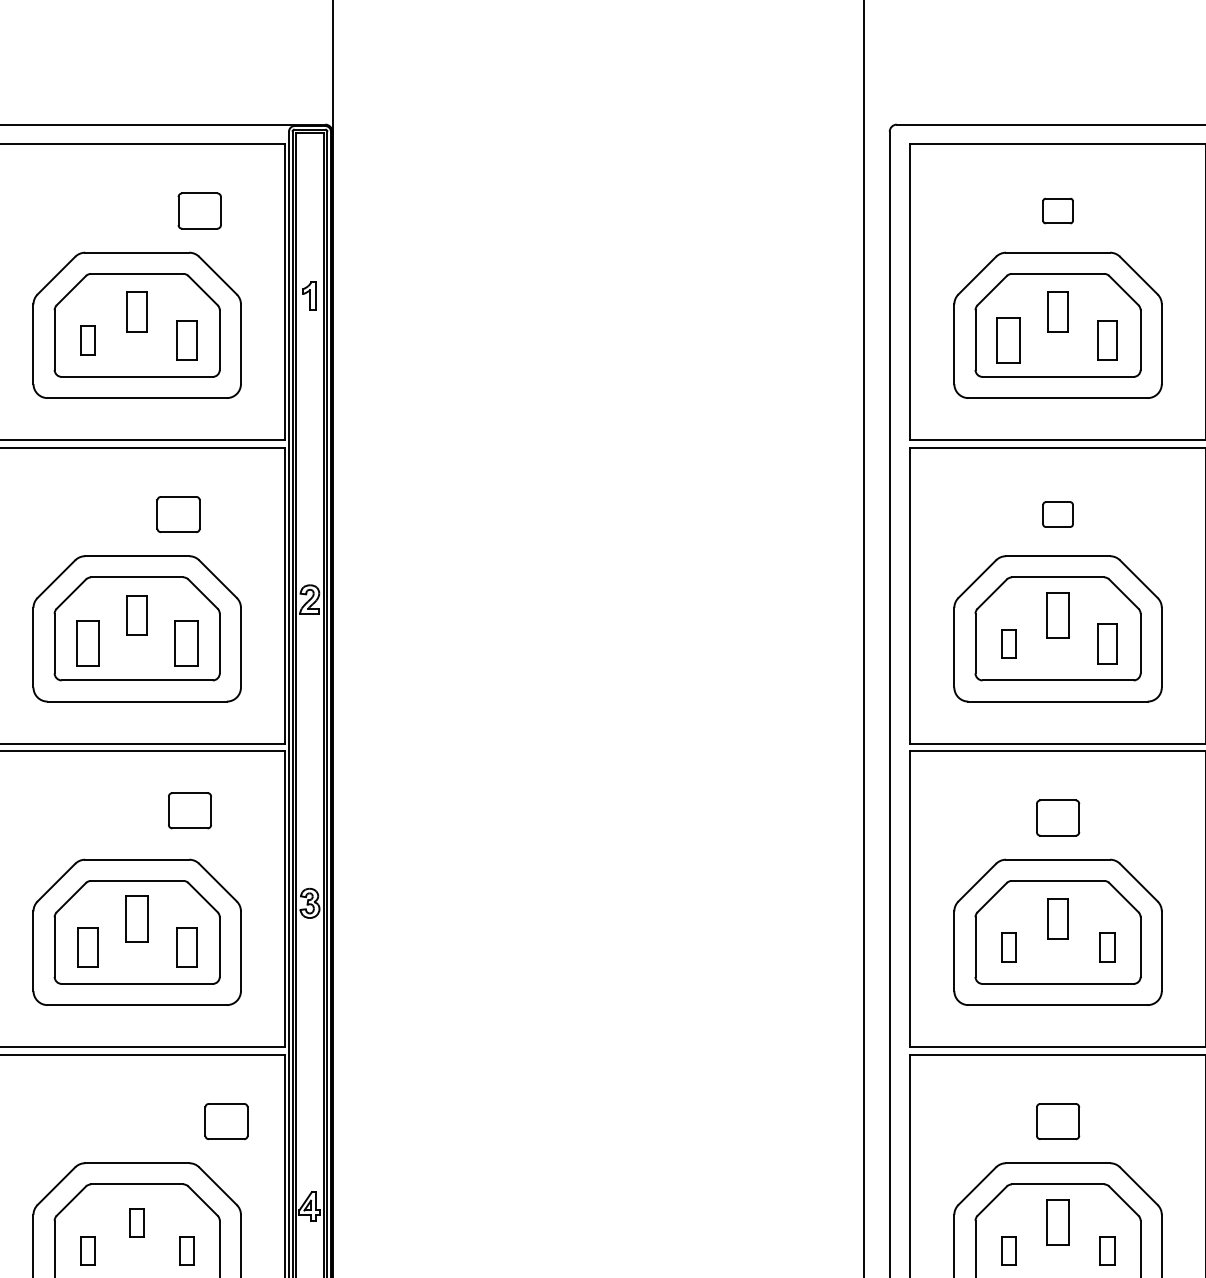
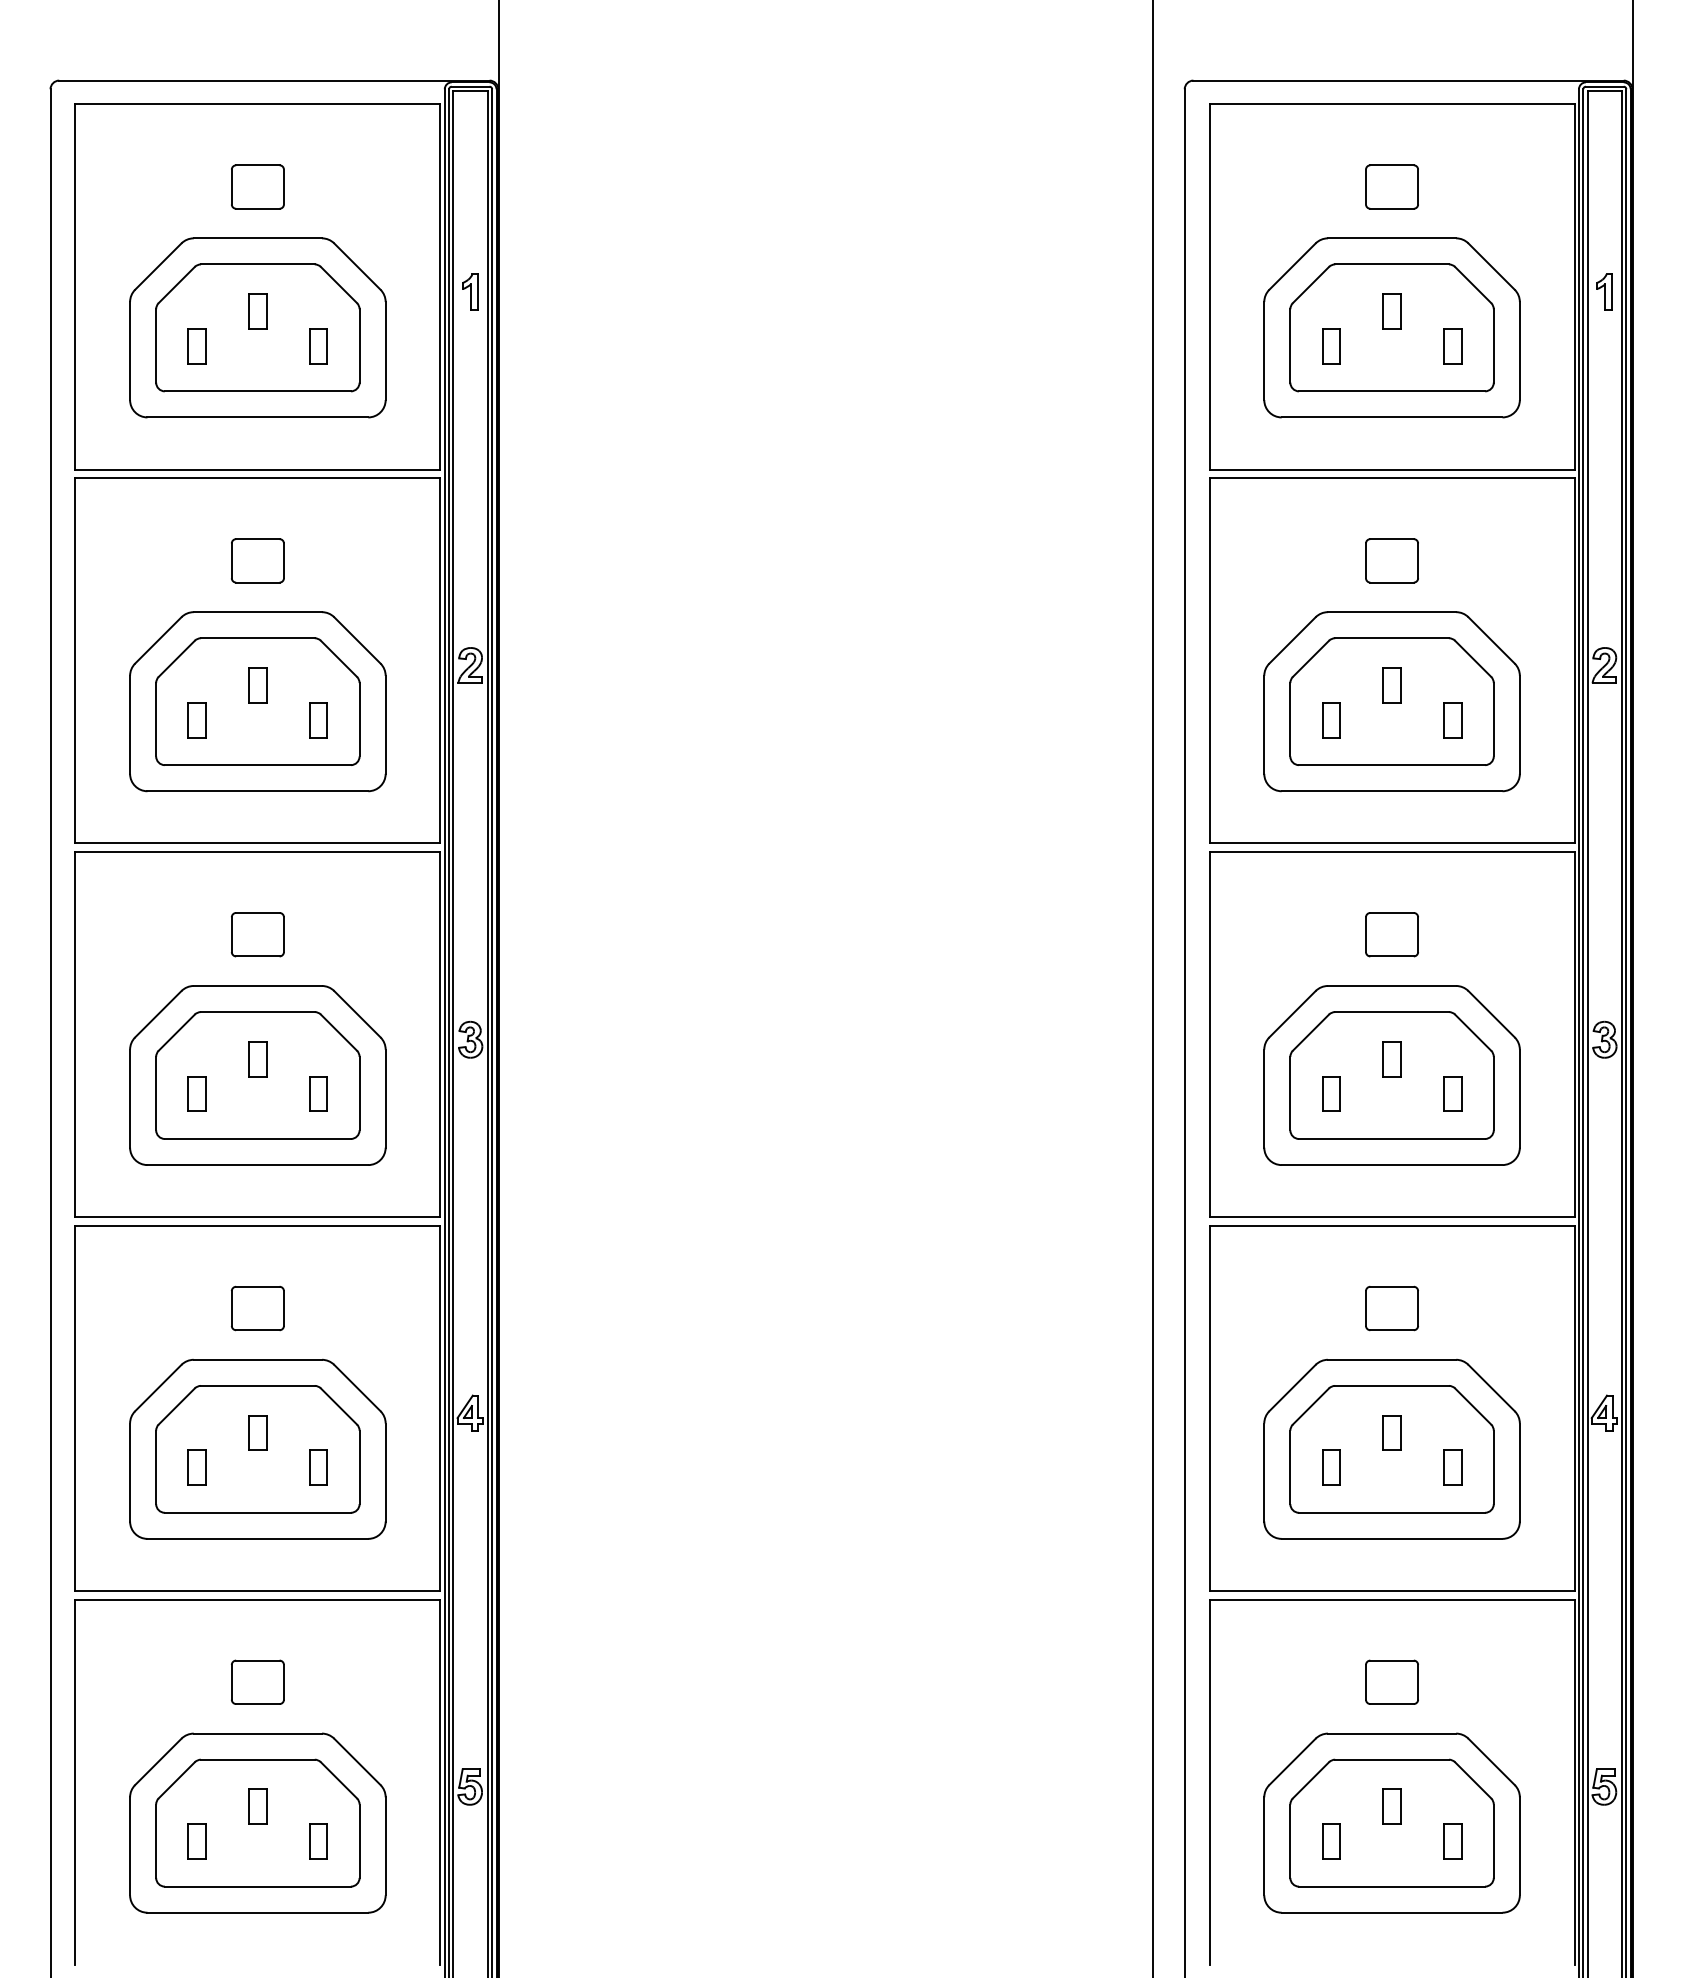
part: (199, 210) -> (257, 186), moved
part: (1057, 210) -> (1391, 186), size x1.43
part: (136, 312) -> (257, 311), size x0.71
part: (1057, 312) -> (1391, 311), size x0.71
part: (186, 340) -> (318, 346), size x0.71
part: (1008, 340) -> (1331, 346), size x0.62
part: (1107, 340) -> (1452, 346), size x0.71
part: (178, 514) -> (257, 560), moved
part: (1057, 514) -> (1391, 560), size x1.43
part: (136, 615) -> (257, 685), size x0.71
part: (1057, 615) -> (1391, 685), size x0.62
part: (87, 644) -> (196, 720), size x0.62
part: (186, 644) -> (318, 720), size x0.62
part: (1107, 644) -> (1452, 720), size x0.71
part: (189, 810) -> (257, 934), moved
part: (136, 919) -> (257, 1059), size x0.62
part: (1057, 919) -> (1391, 1059), size x0.71
part: (87, 947) -> (196, 1093), size x0.71
part: (186, 947) -> (318, 1093), size x0.71
part: (226, 1121) -> (257, 1308), moved
part: (1057, 1222) -> (1391, 1432), size x0.62

